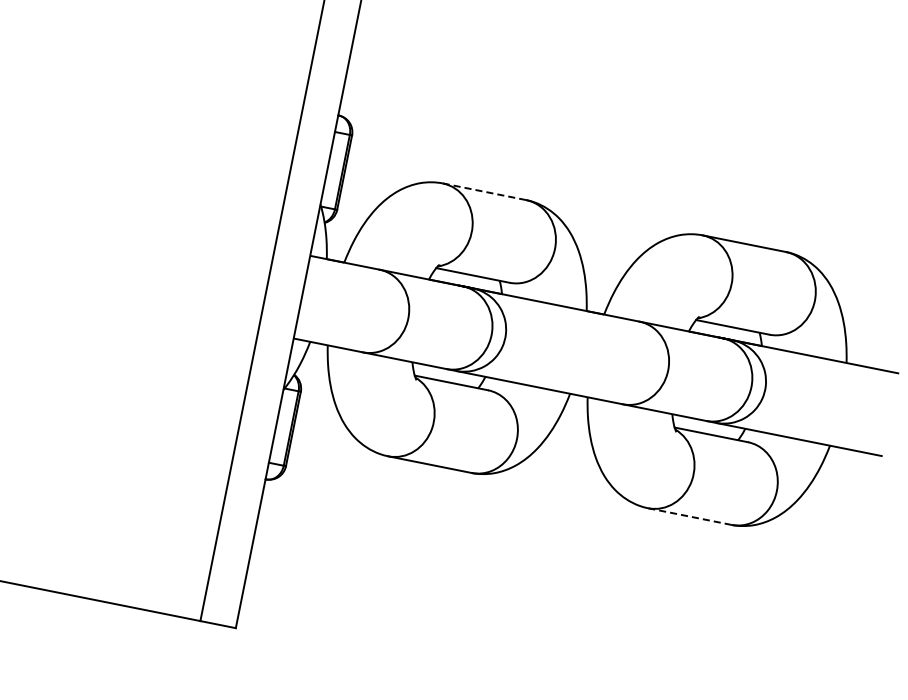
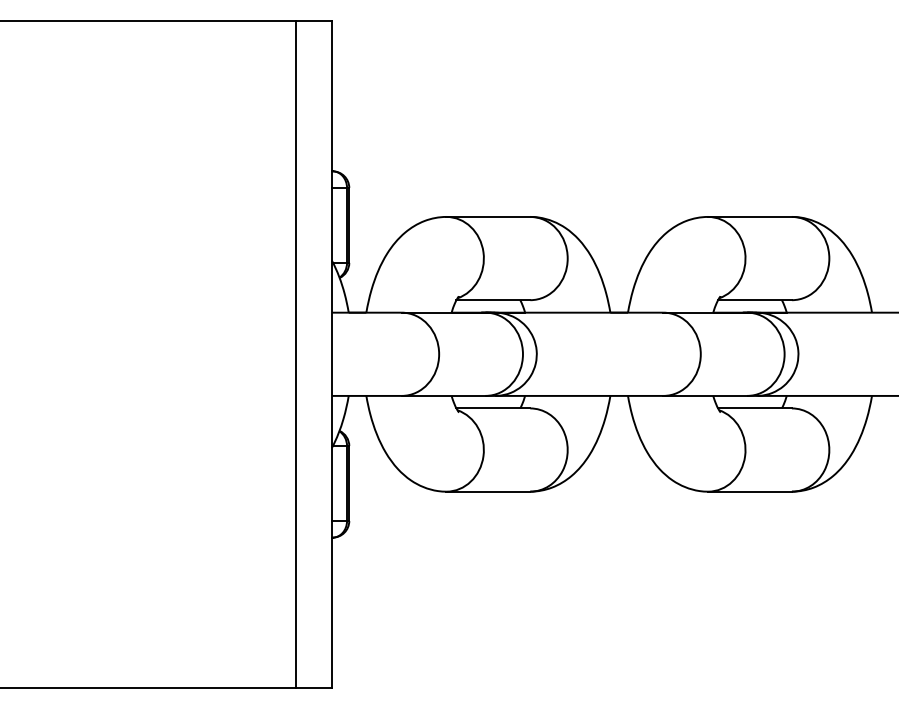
line: (484, 191) -> (488, 216), dashed -> solid
line: (690, 516) -> (750, 491), dashed -> solid

